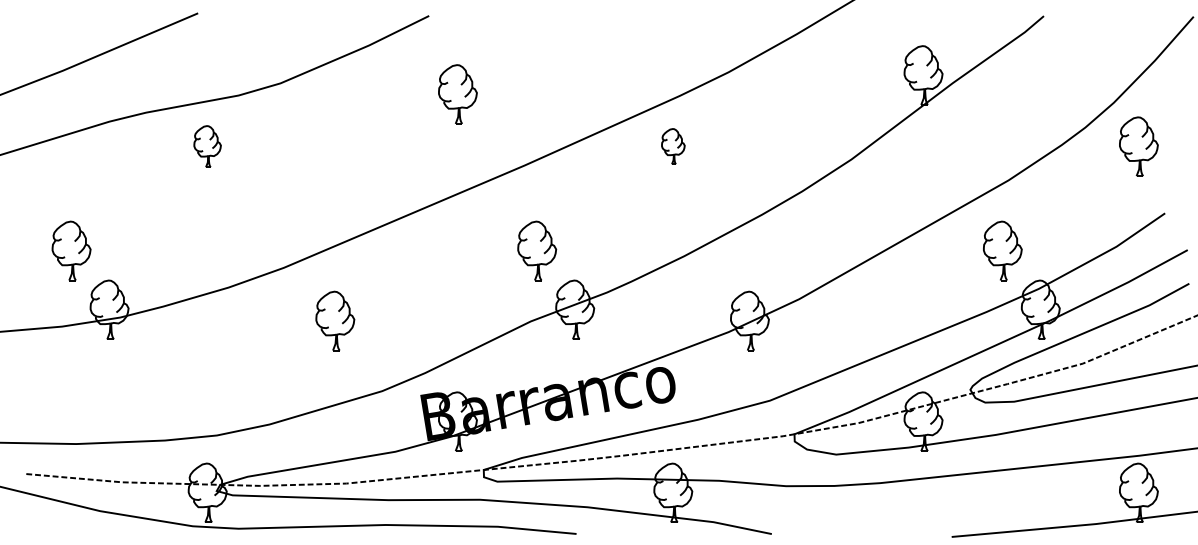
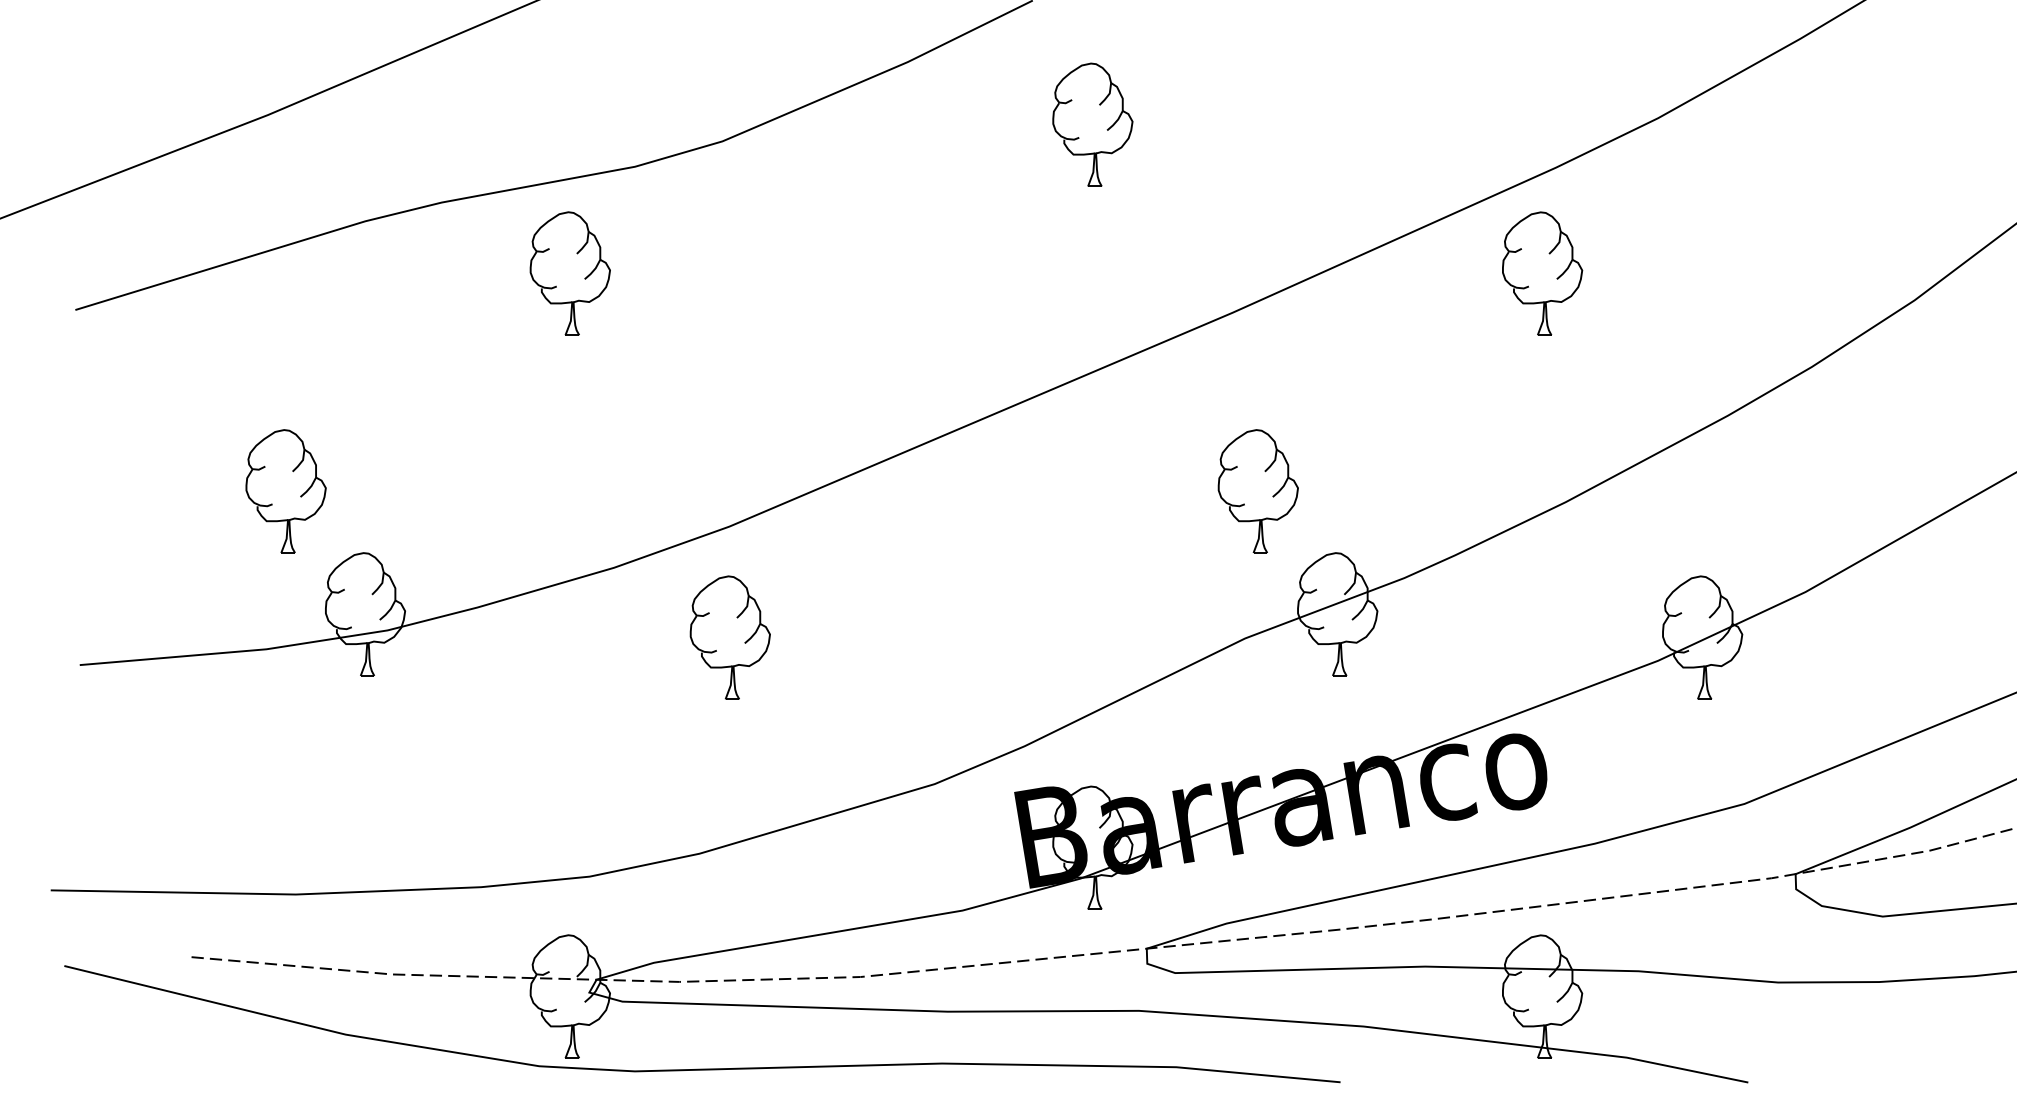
part: (457, 94) -> (1091, 124), moved
part: (207, 146) -> (569, 273), size x1.43
part: (673, 146) -> (1542, 273), size x1.67
part: (335, 320) -> (730, 636), moved

